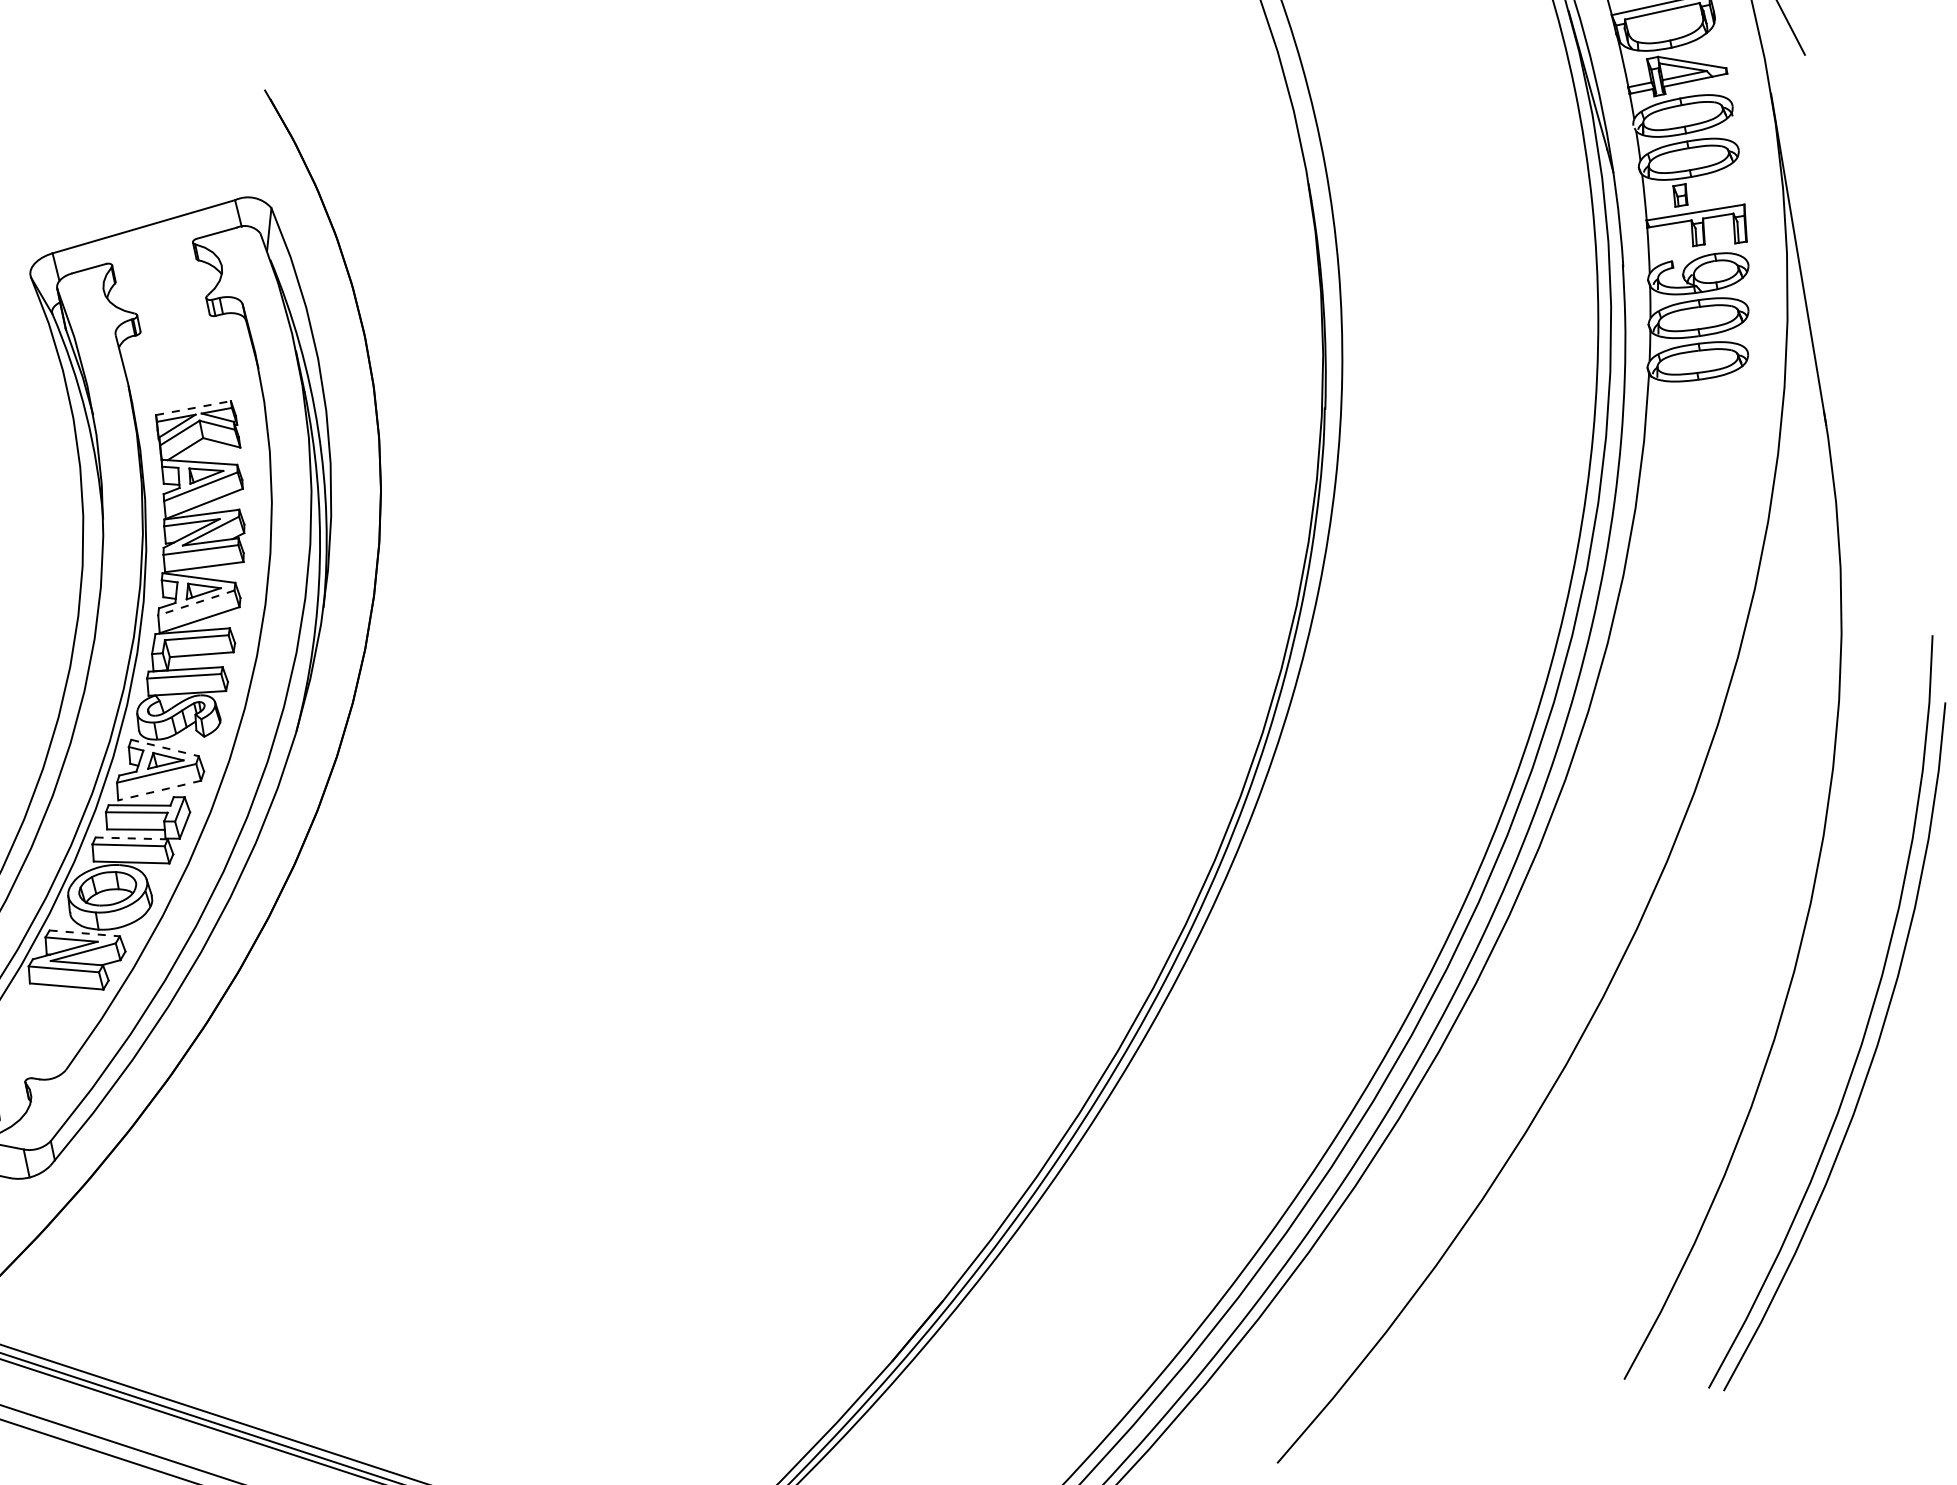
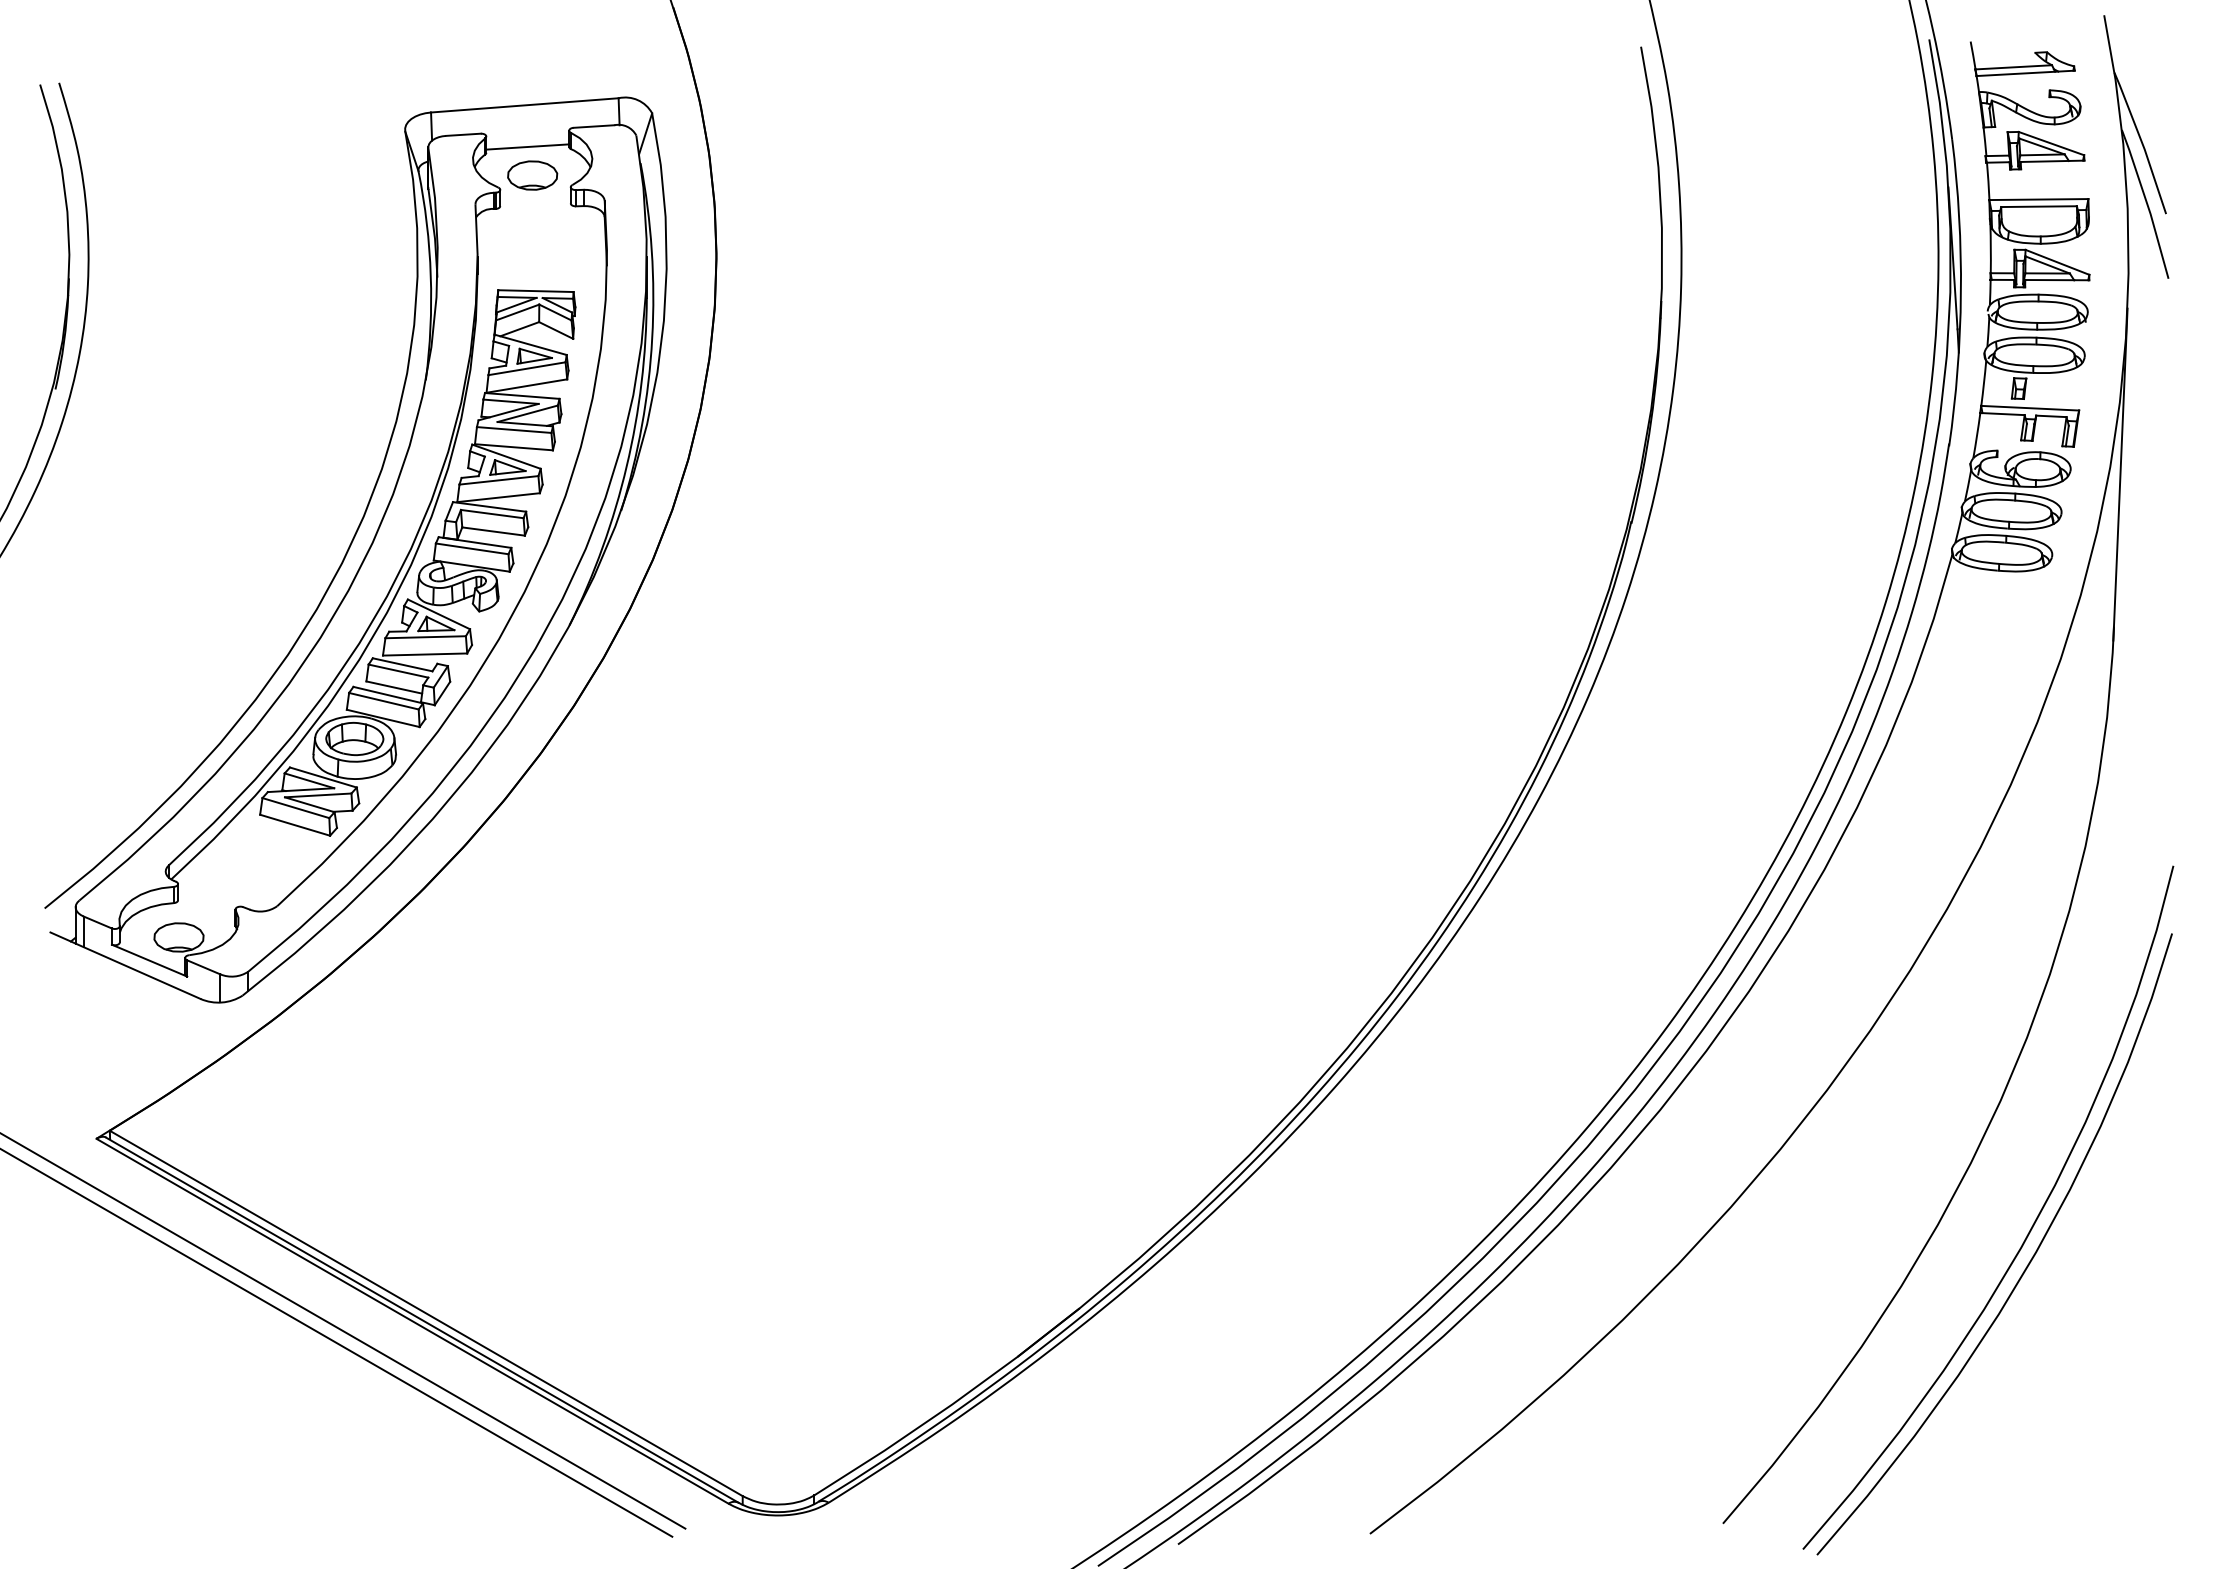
line: (155, 266) -> (527, 146), added
part: (166, 294) -> (532, 175), added
line: (193, 408) -> (535, 291), dashed -> solid
line: (195, 603) -> (498, 480), dashed -> solid
line: (165, 748) -> (439, 614), dashed -> solid
line: (159, 790) -> (424, 654), dashed -> solid
line: (131, 838) -> (388, 695), dashed -> solid
line: (84, 933) -> (323, 777), dashed -> solid

